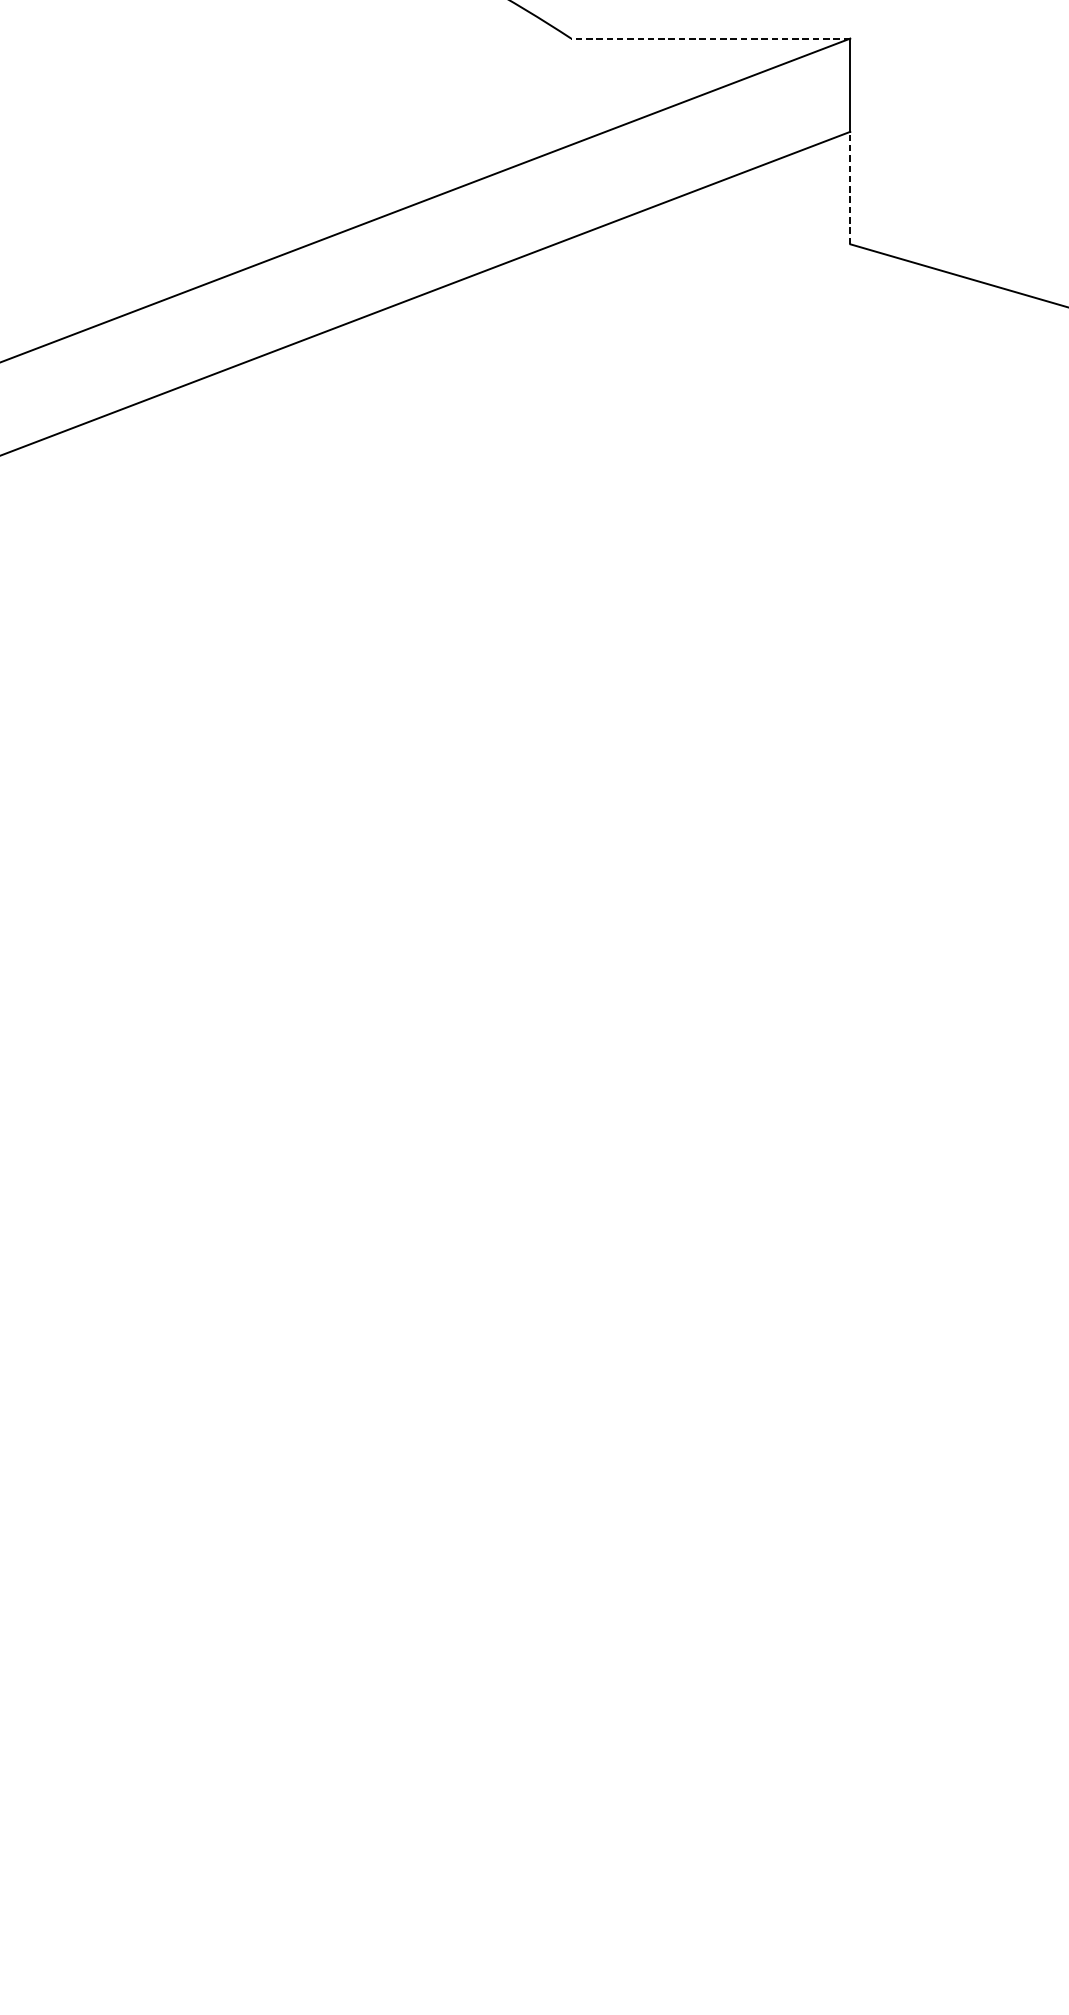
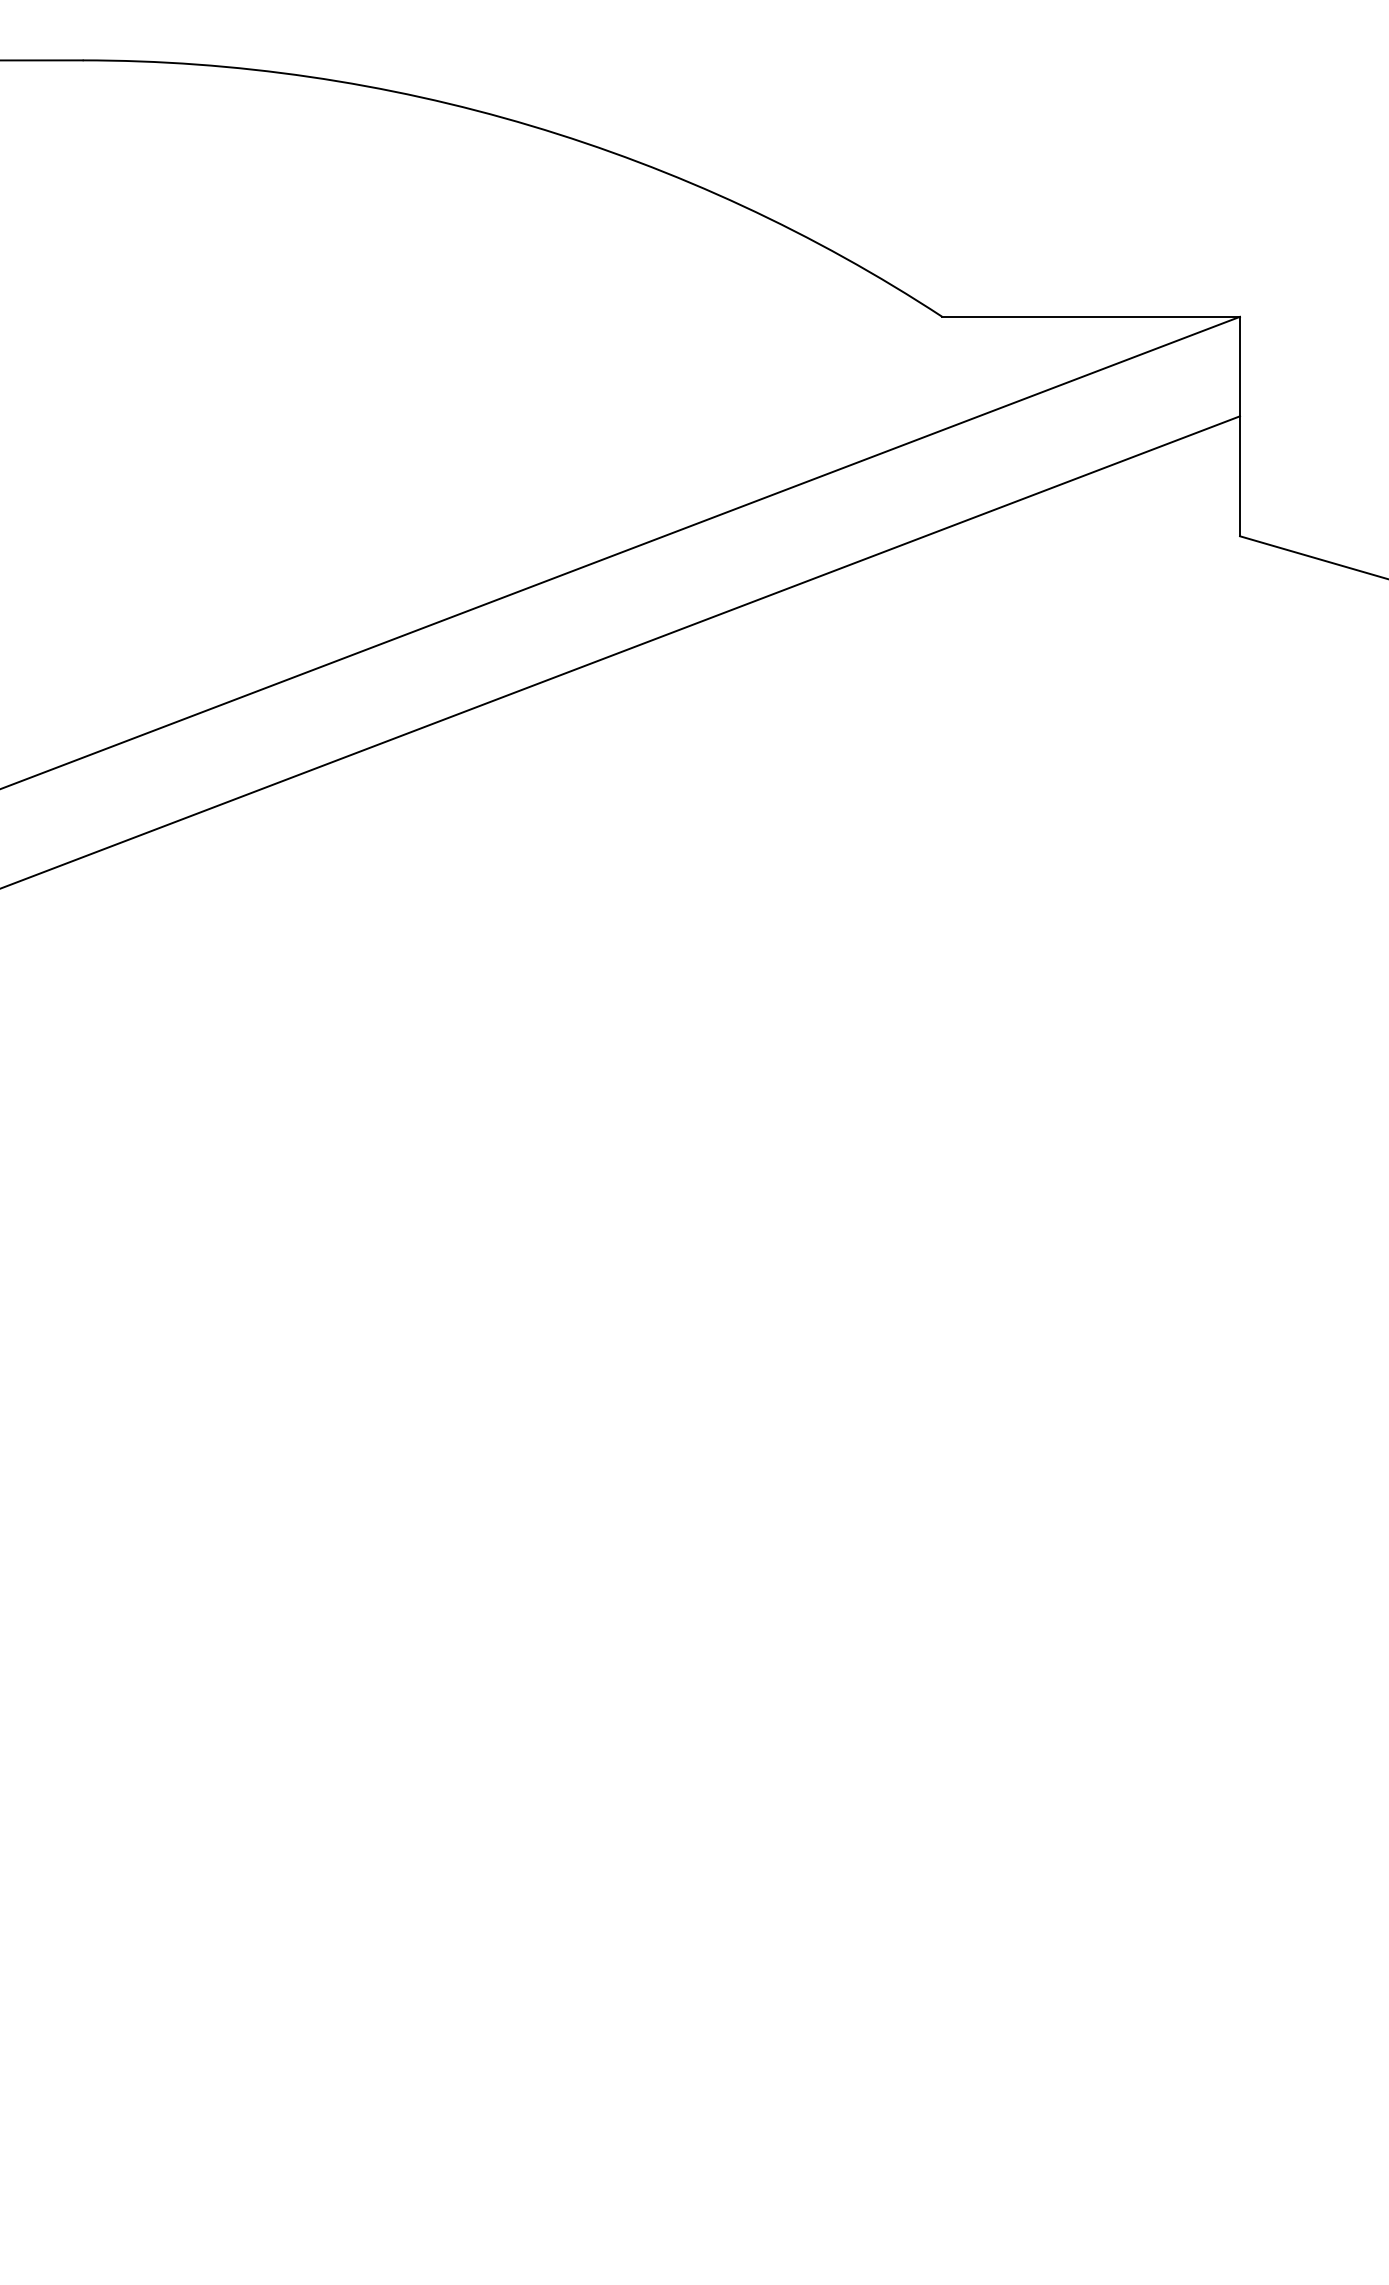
line: (711, 38) -> (1091, 316), dashed -> solid
line: (849, 188) -> (1239, 476), dashed -> solid

